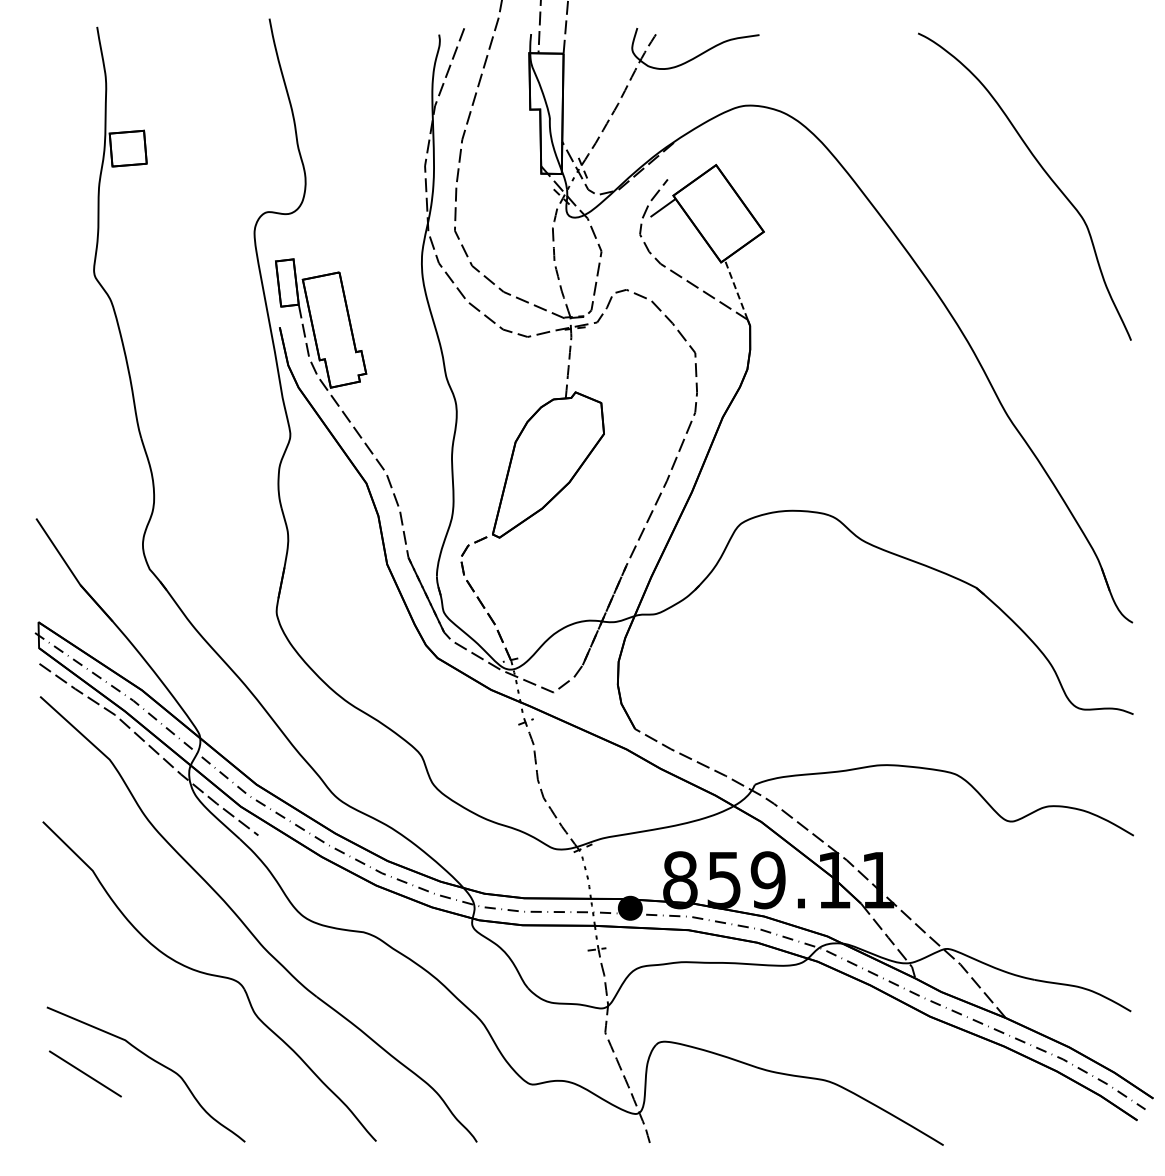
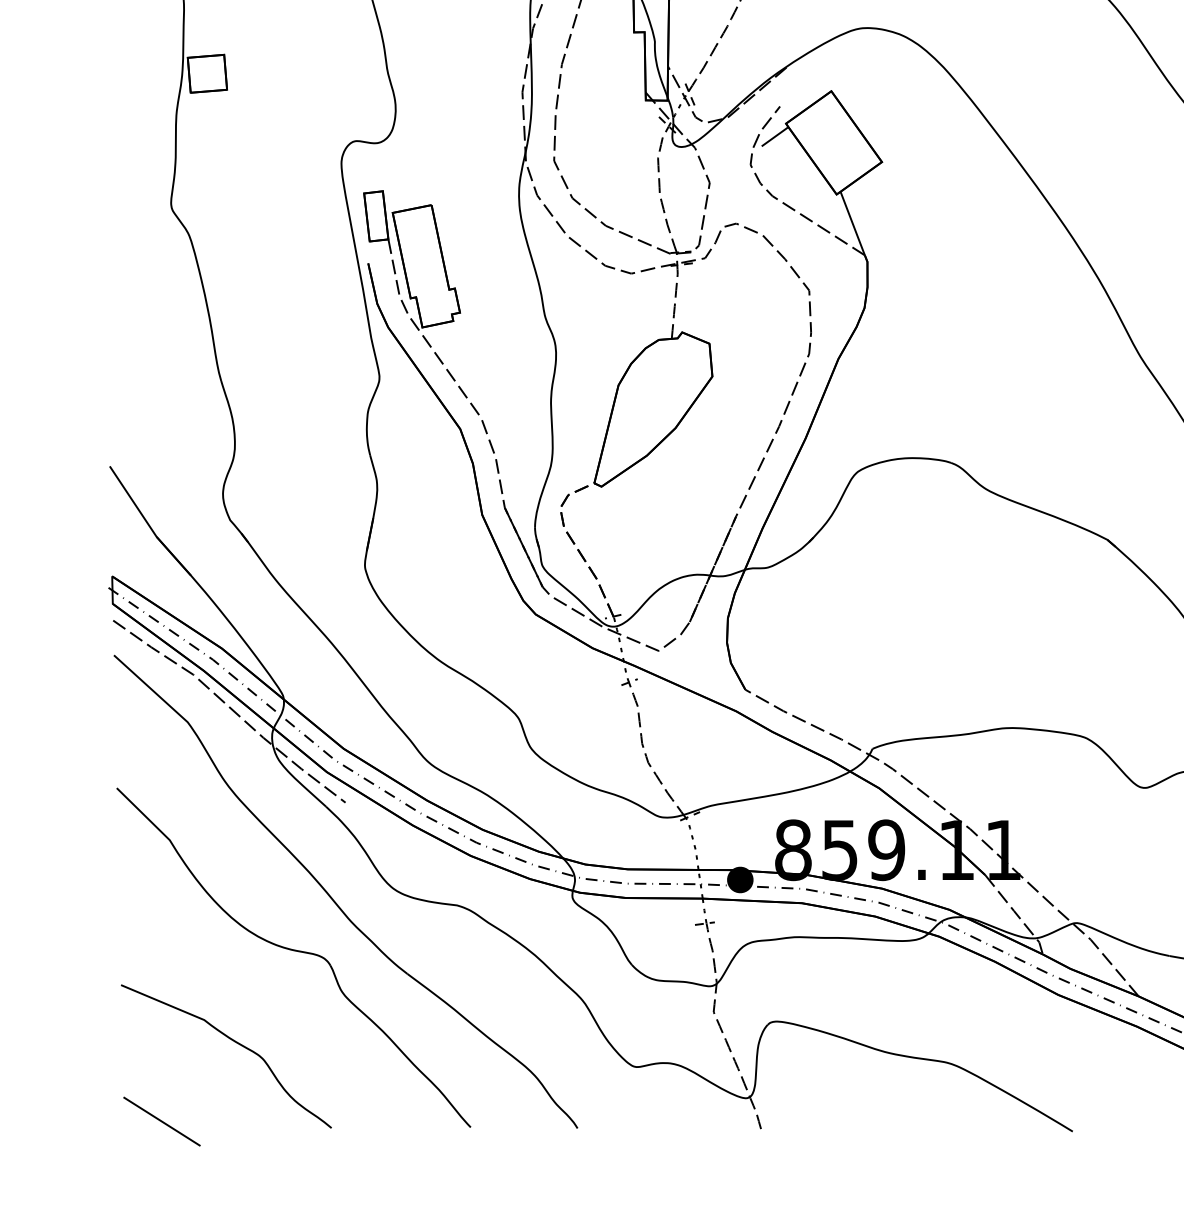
line: (736, 290) -> (852, 224), dashed -> solid
line: (85, 1073) -> (162, 1121), moved

